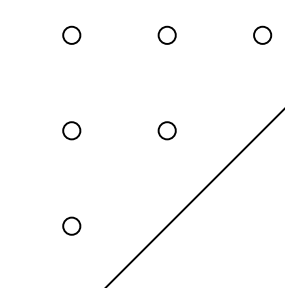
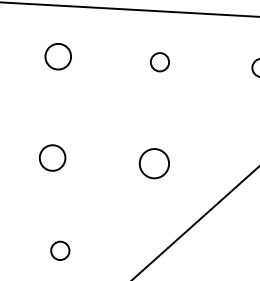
circle: (71, 34) -> (58, 55), size x1.4
circle: (71, 130) -> (52, 157), size x1.4
circle: (166, 130) -> (153, 163), size x1.6
circle: (71, 225) -> (60, 250), moved

